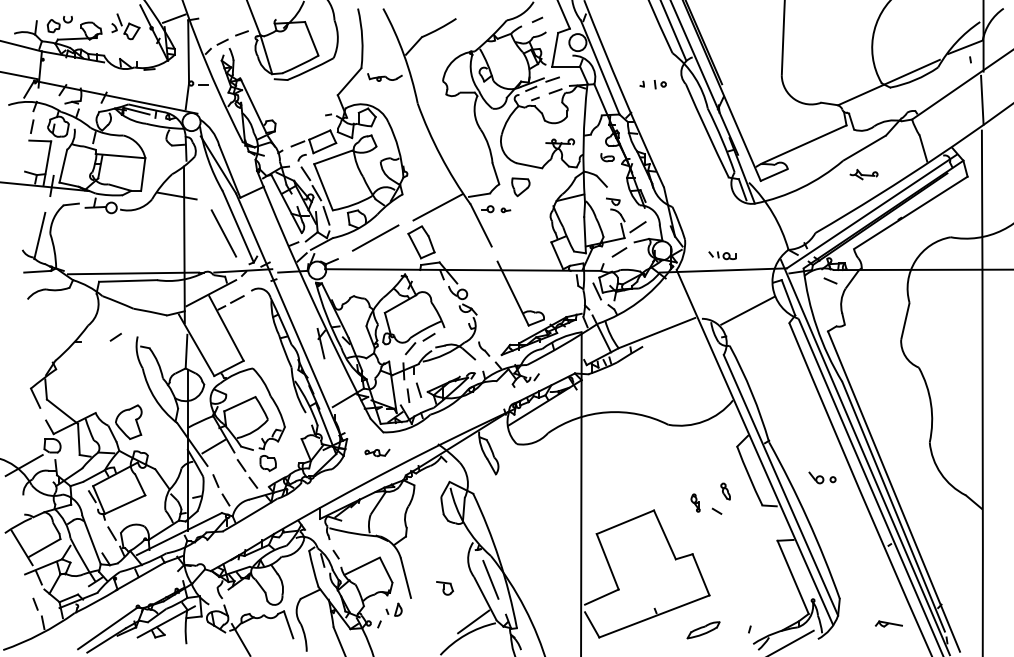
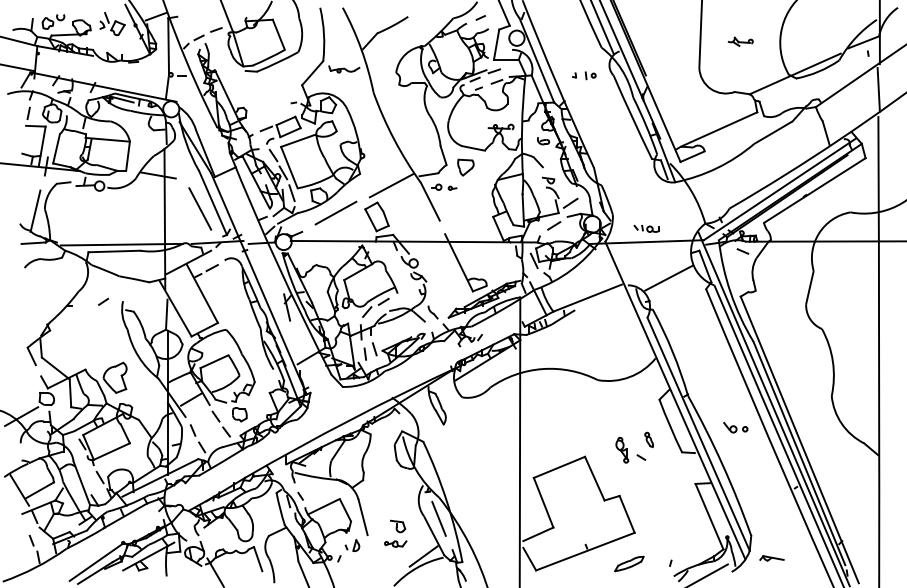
part: (863, 174) -> (740, 41), moved
part: (377, 452) -> (395, 543), moved
part: (695, 502) -> (622, 449), size x1.6
part: (888, 623) -> (771, 557), moved

